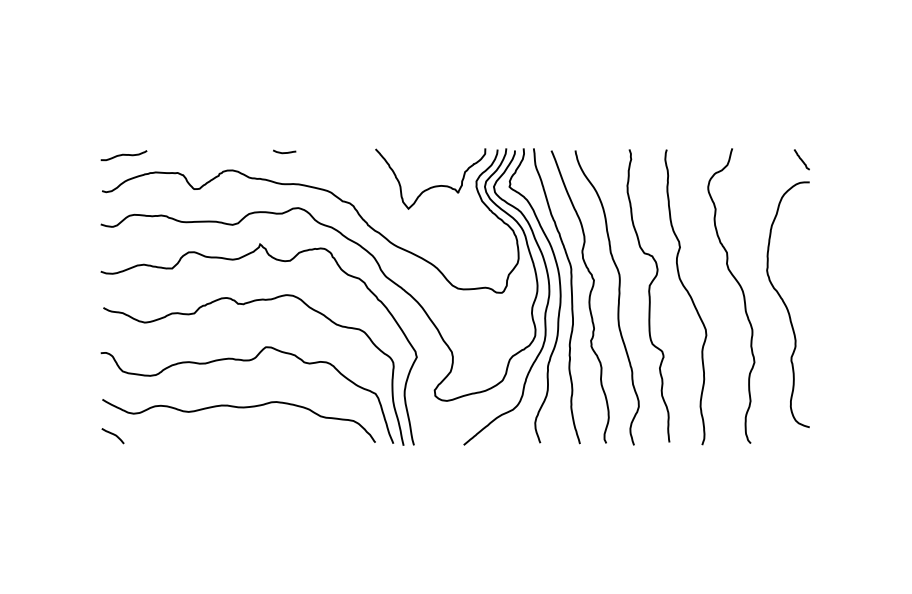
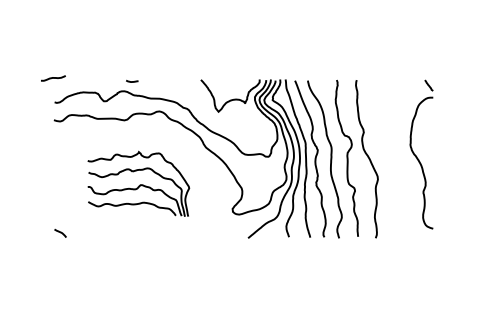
curve: (284, 152) -> (132, 81), moved
curve: (124, 155) -> (53, 78), moved
curve: (741, 292) -> (396, 156), removed
part: (258, 342) -> (138, 183), size x0.6

